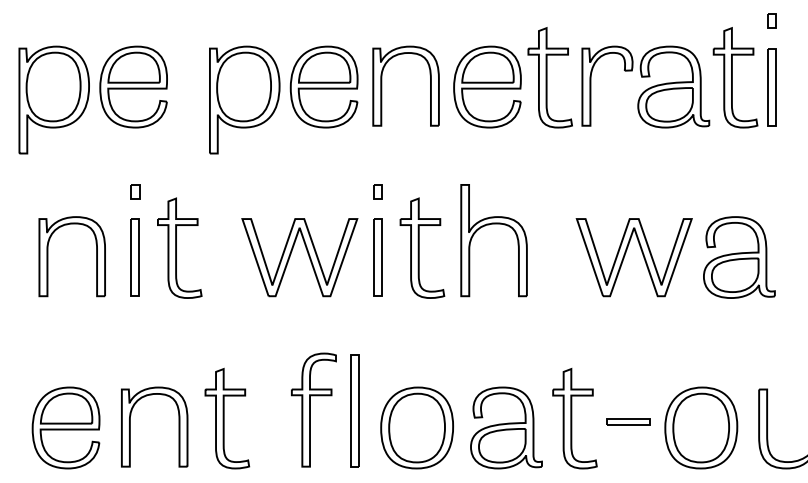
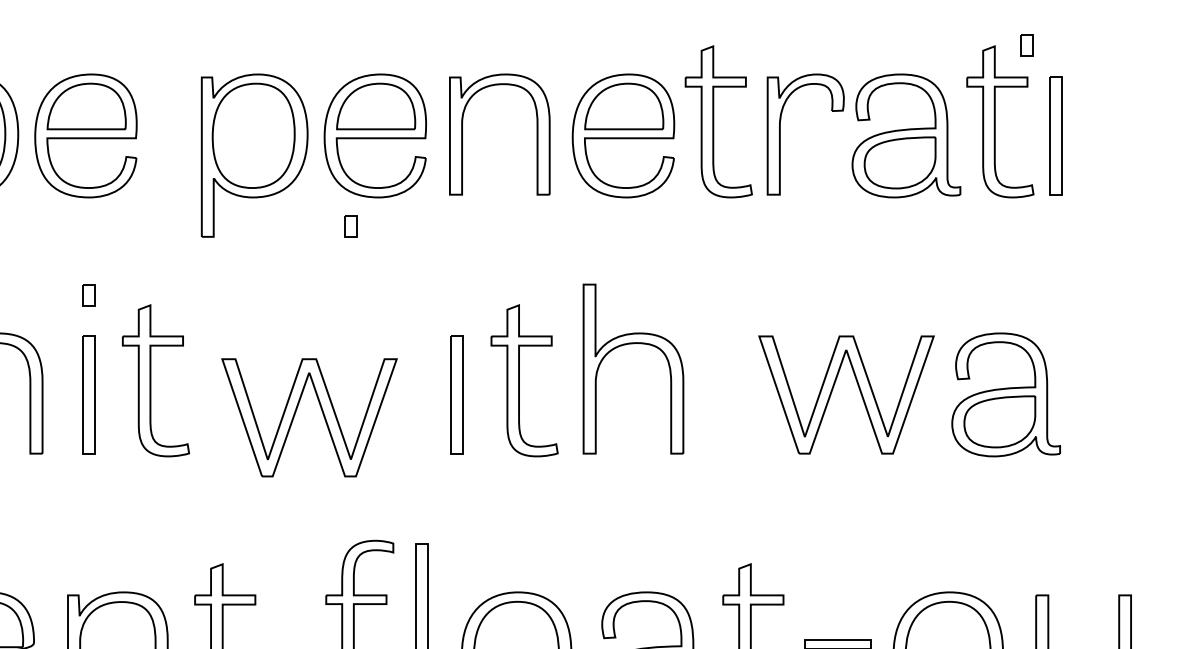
part: (771, 20) -> (1026, 43), moved
part: (377, 191) -> (350, 226), moved
part: (291, 254) -> (296, 413), moved

